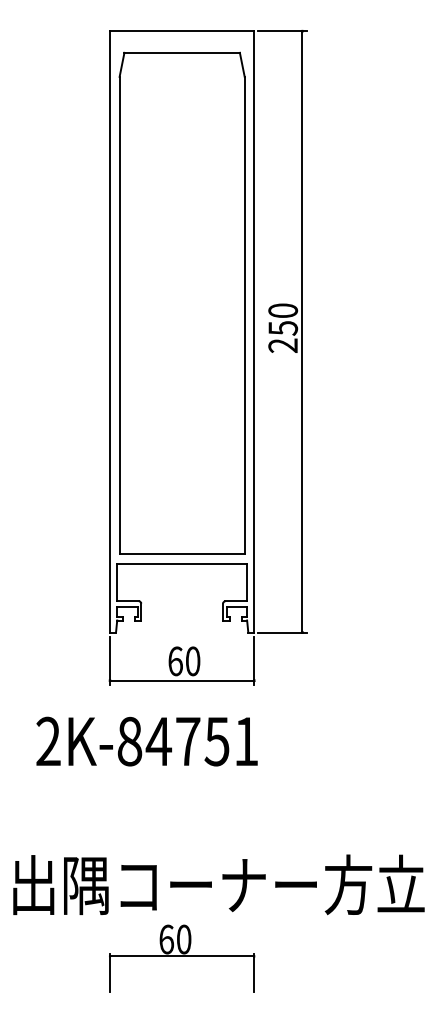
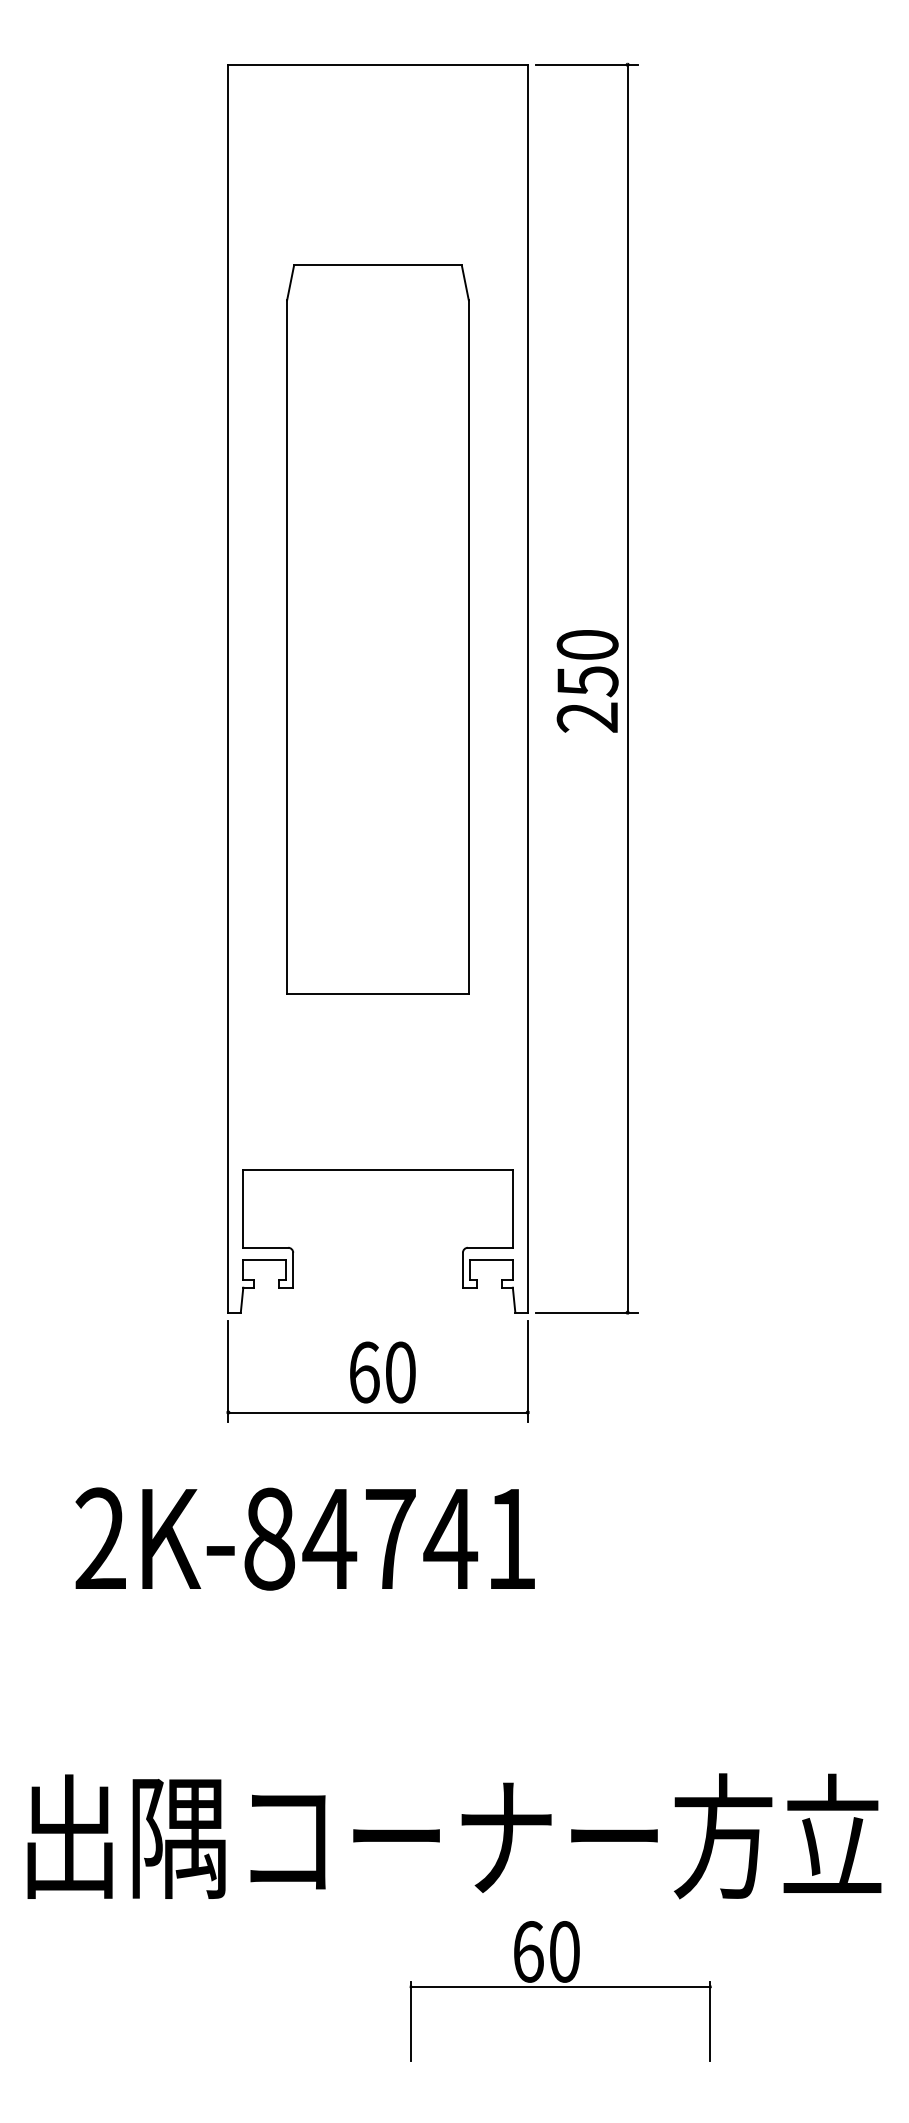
part: (181, 302) -> (376, 627), size x0.7
text: (217, 741) -> (451, 1538), 2K-84751 -> 2K-84741
part: (182, 958) -> (561, 1991), moved

